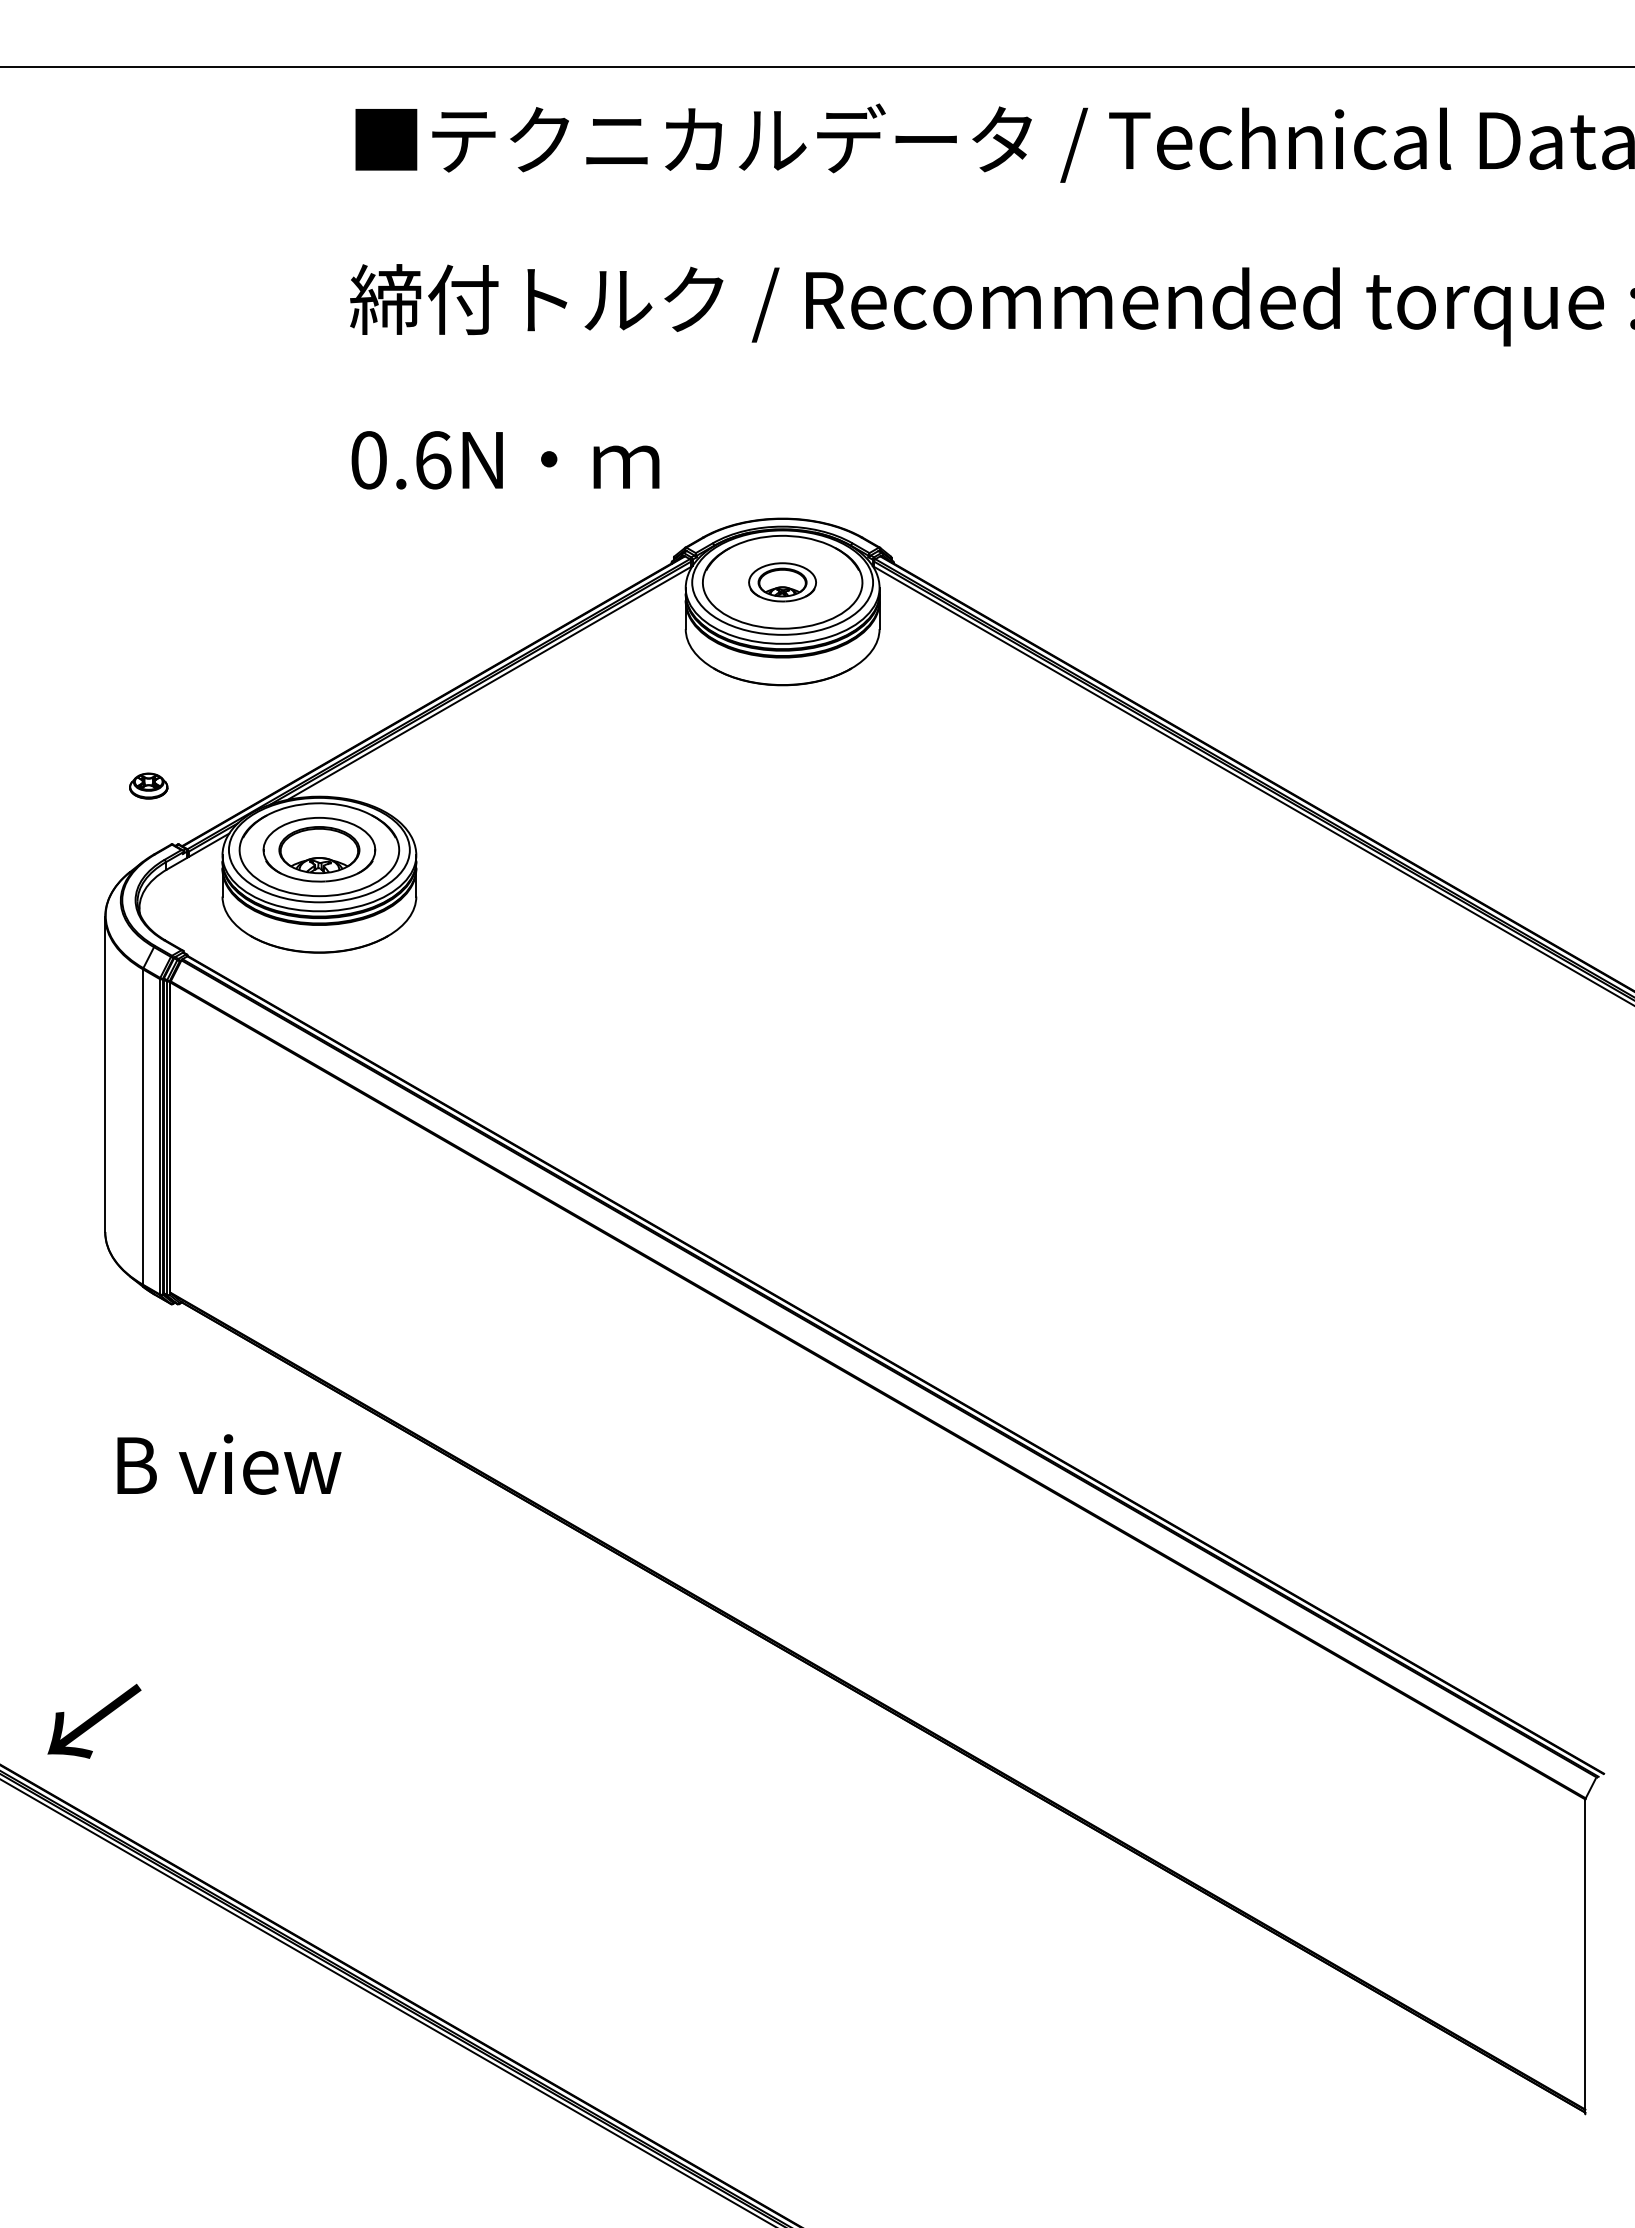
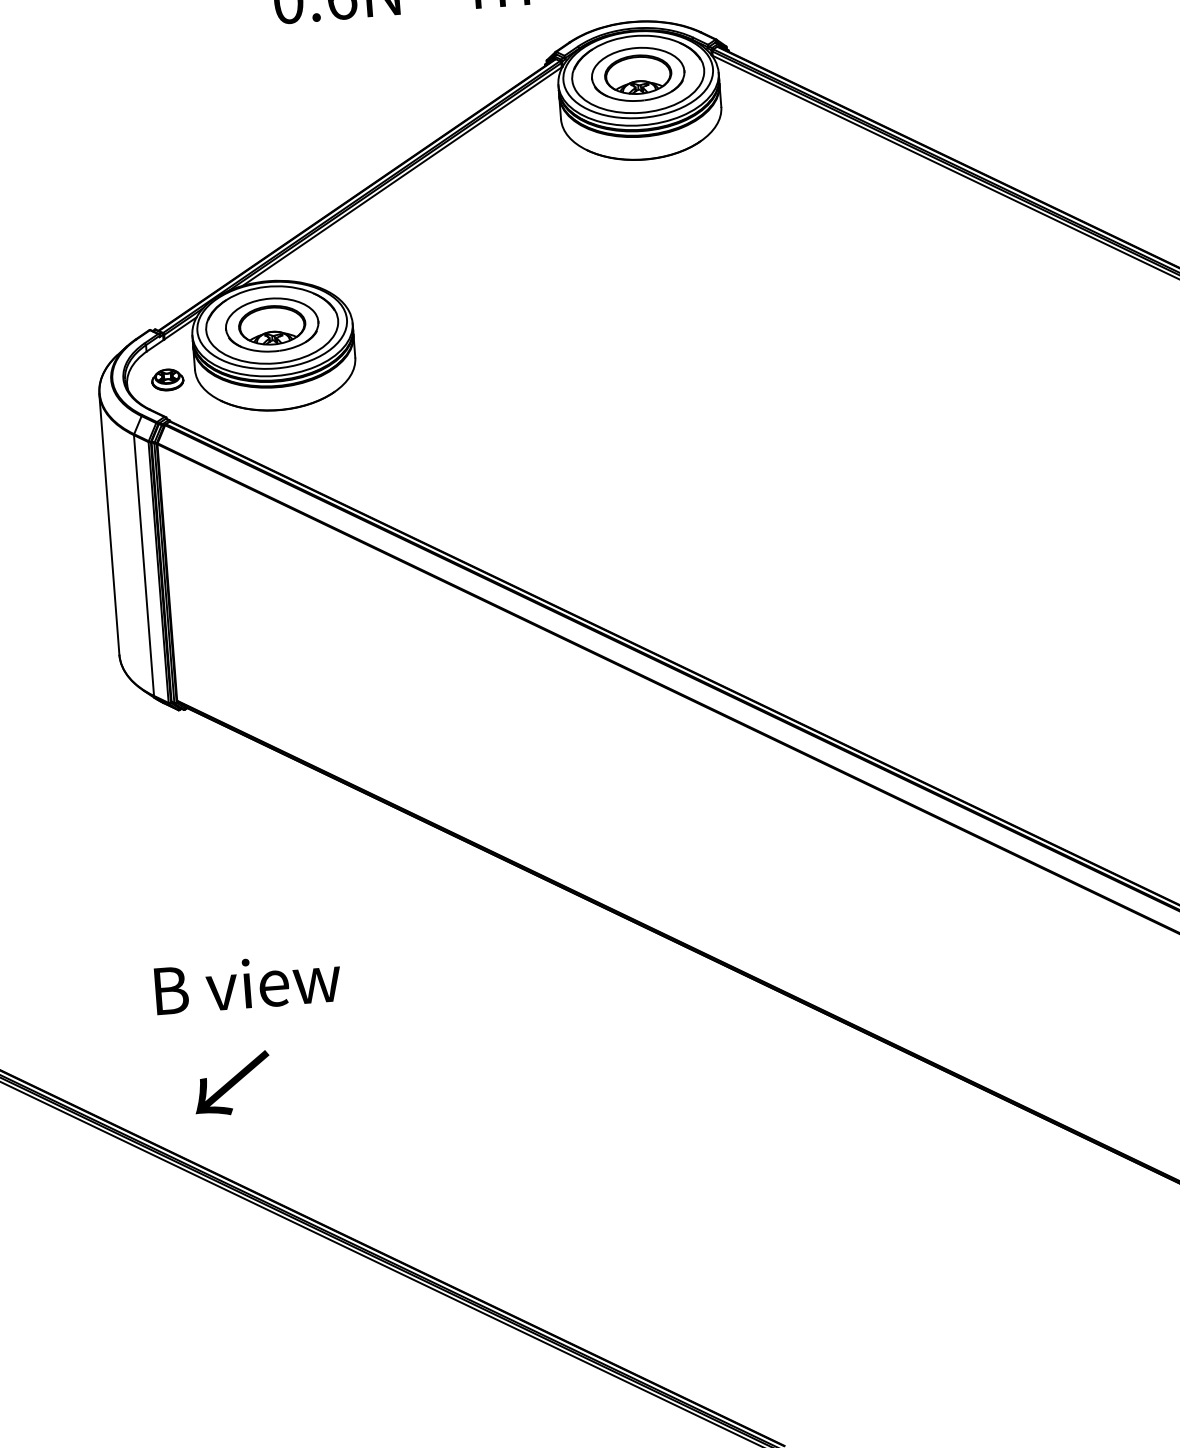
part: (782, 582) -> (638, 74), size x1.67
part: (148, 785) -> (167, 379), moved
text: (229, 1464) -> (248, 983), moved
text: (94, 1720) -> (232, 1083), moved

